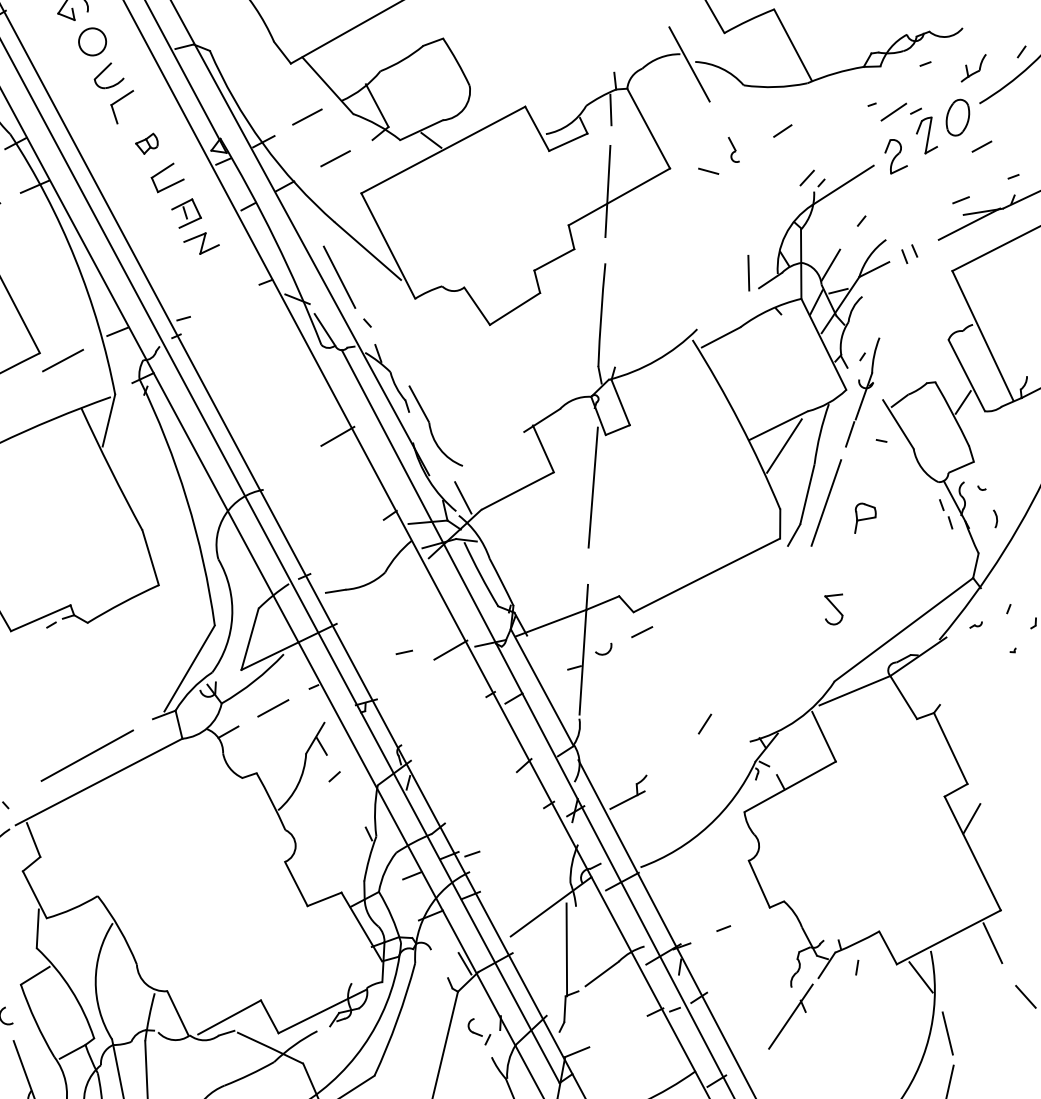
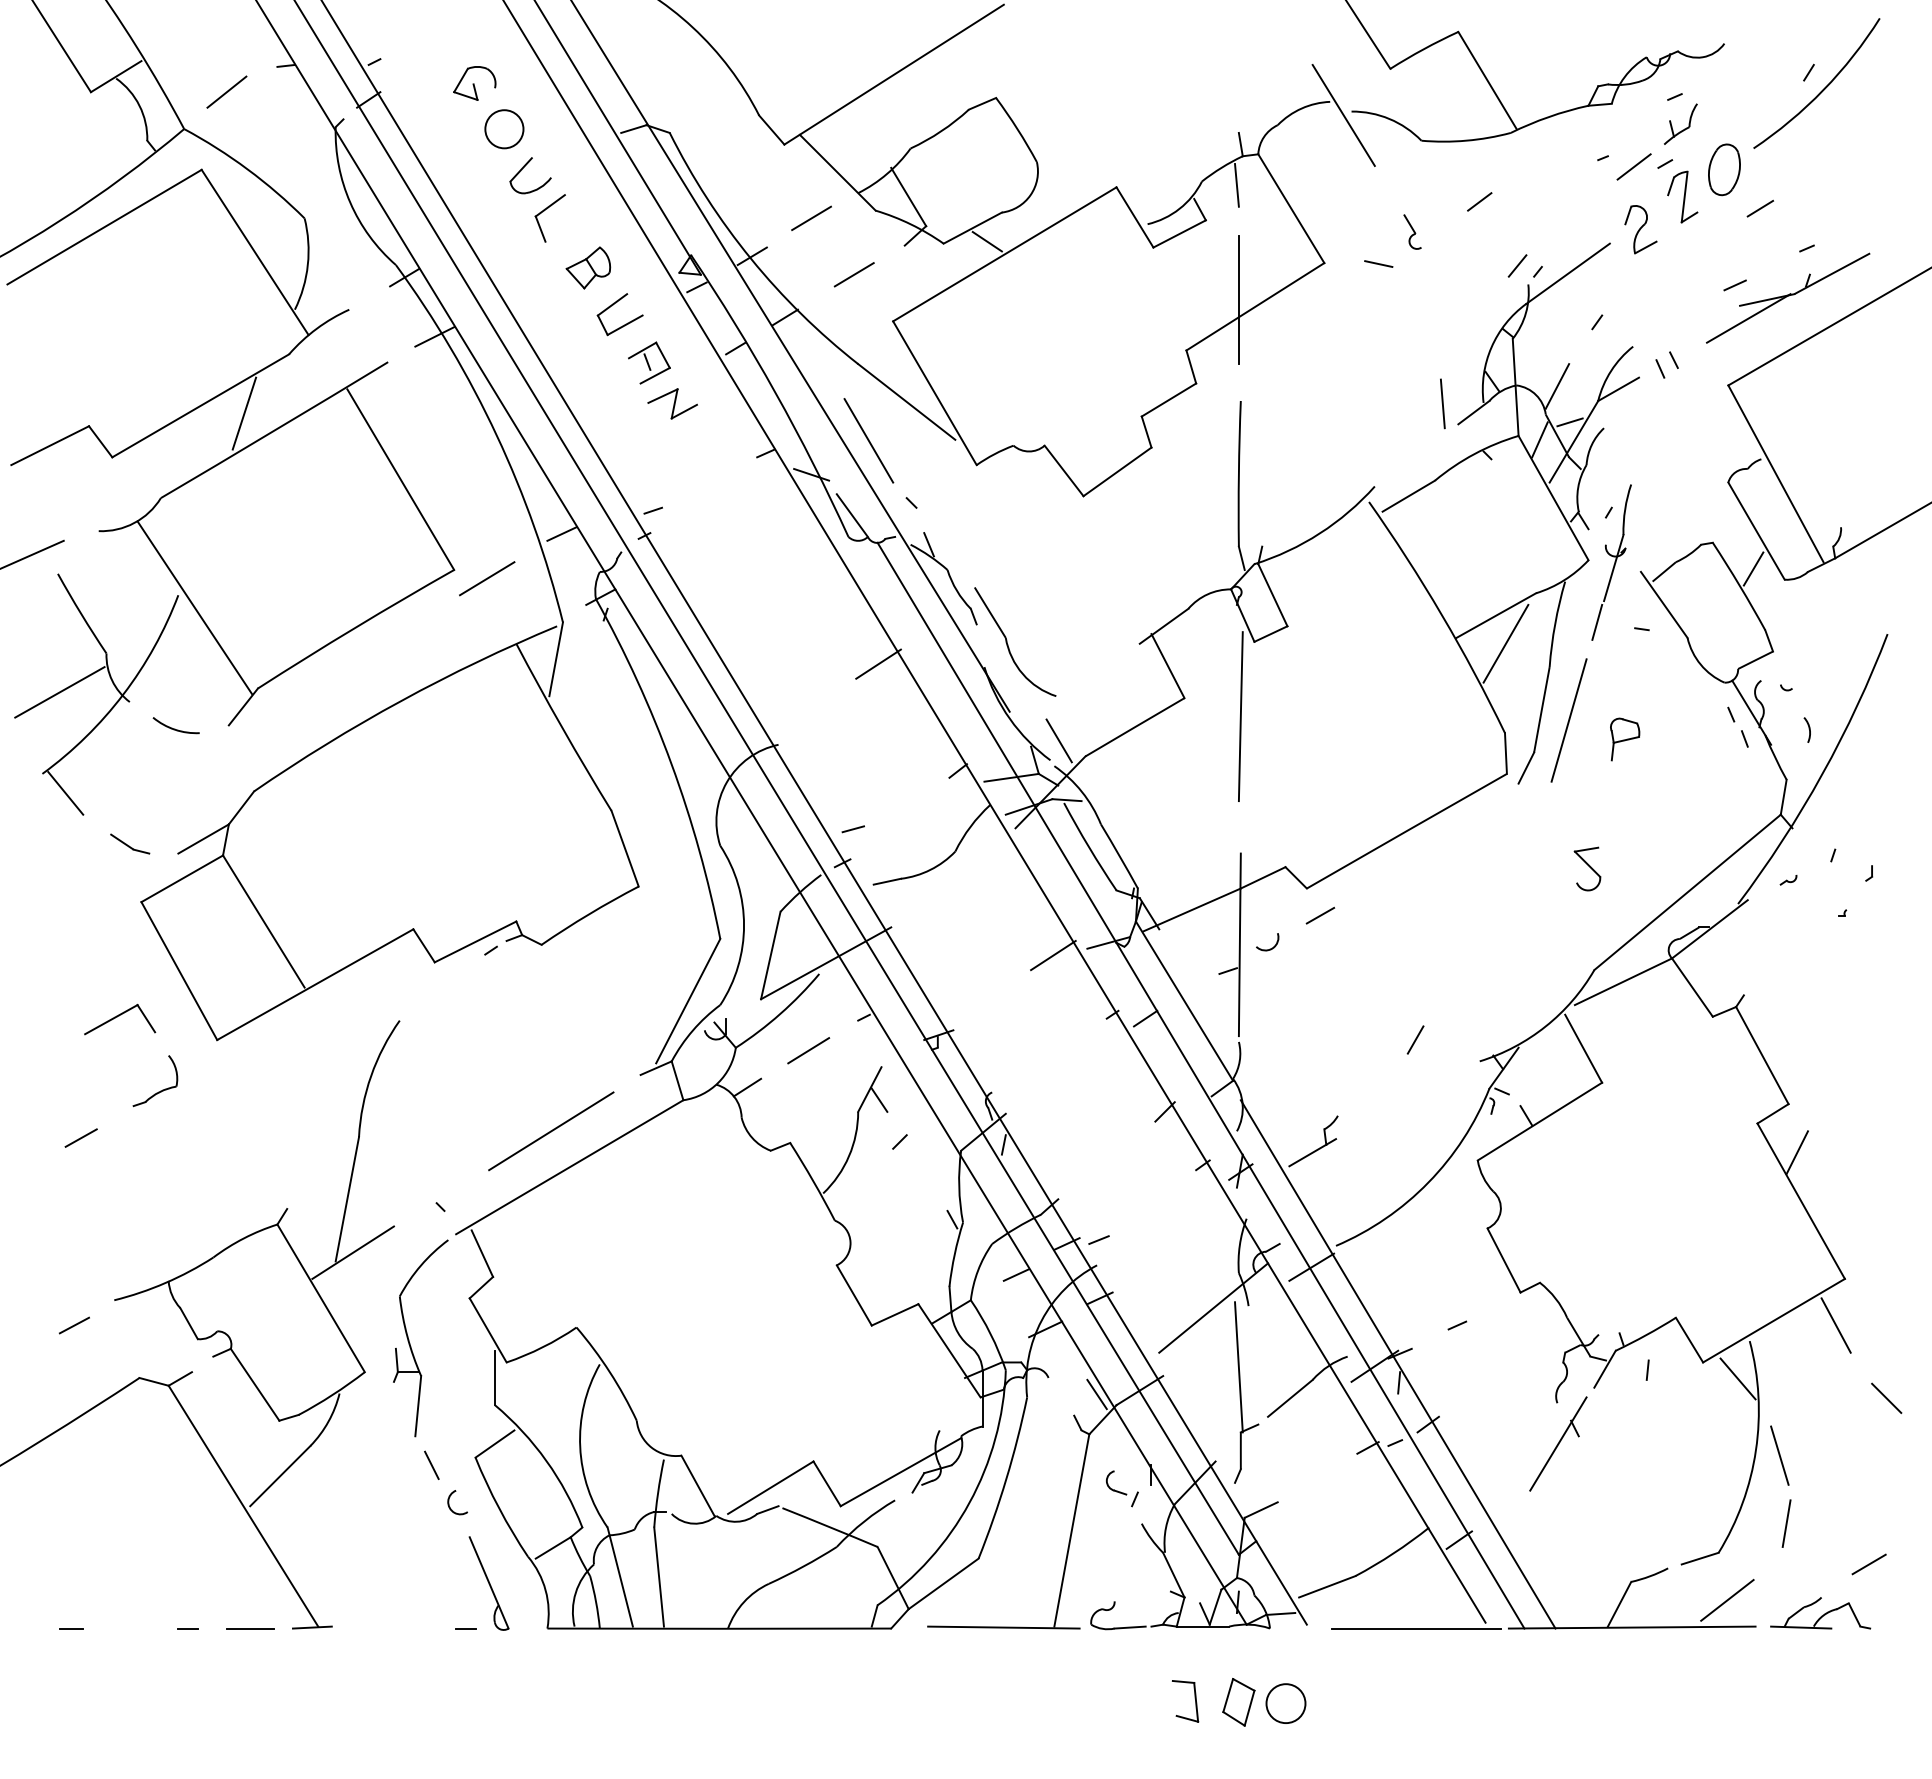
part: (974, 72) -> (1682, 129), moved
part: (147, 143) -> (588, 267), size x1.43
line: (403, 652) -> (852, 829), moved

